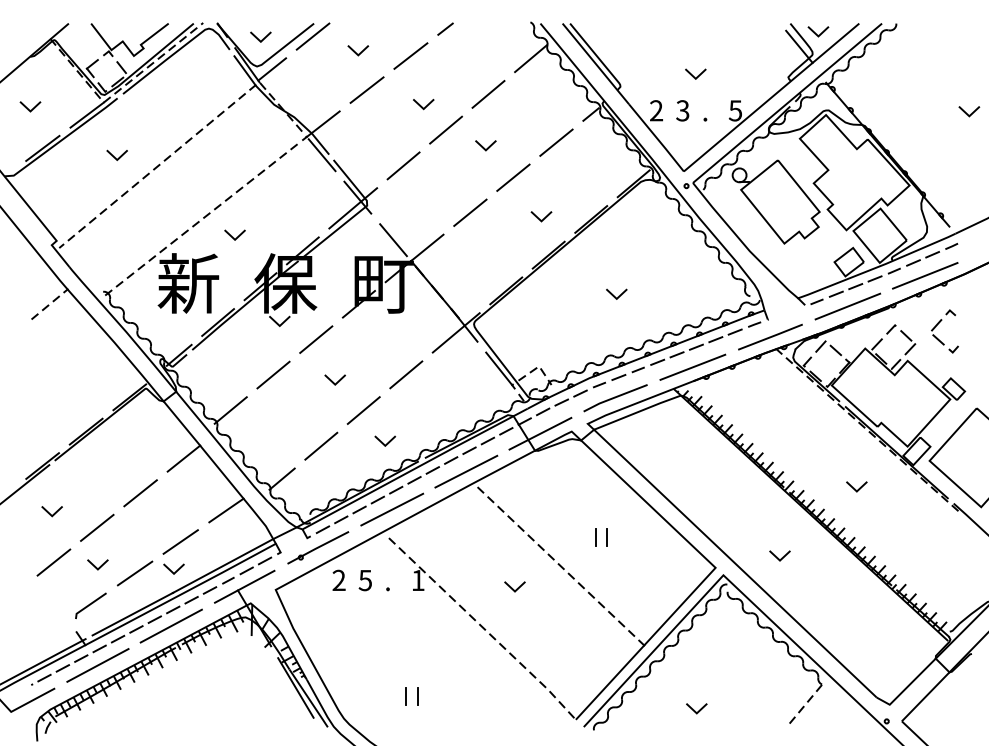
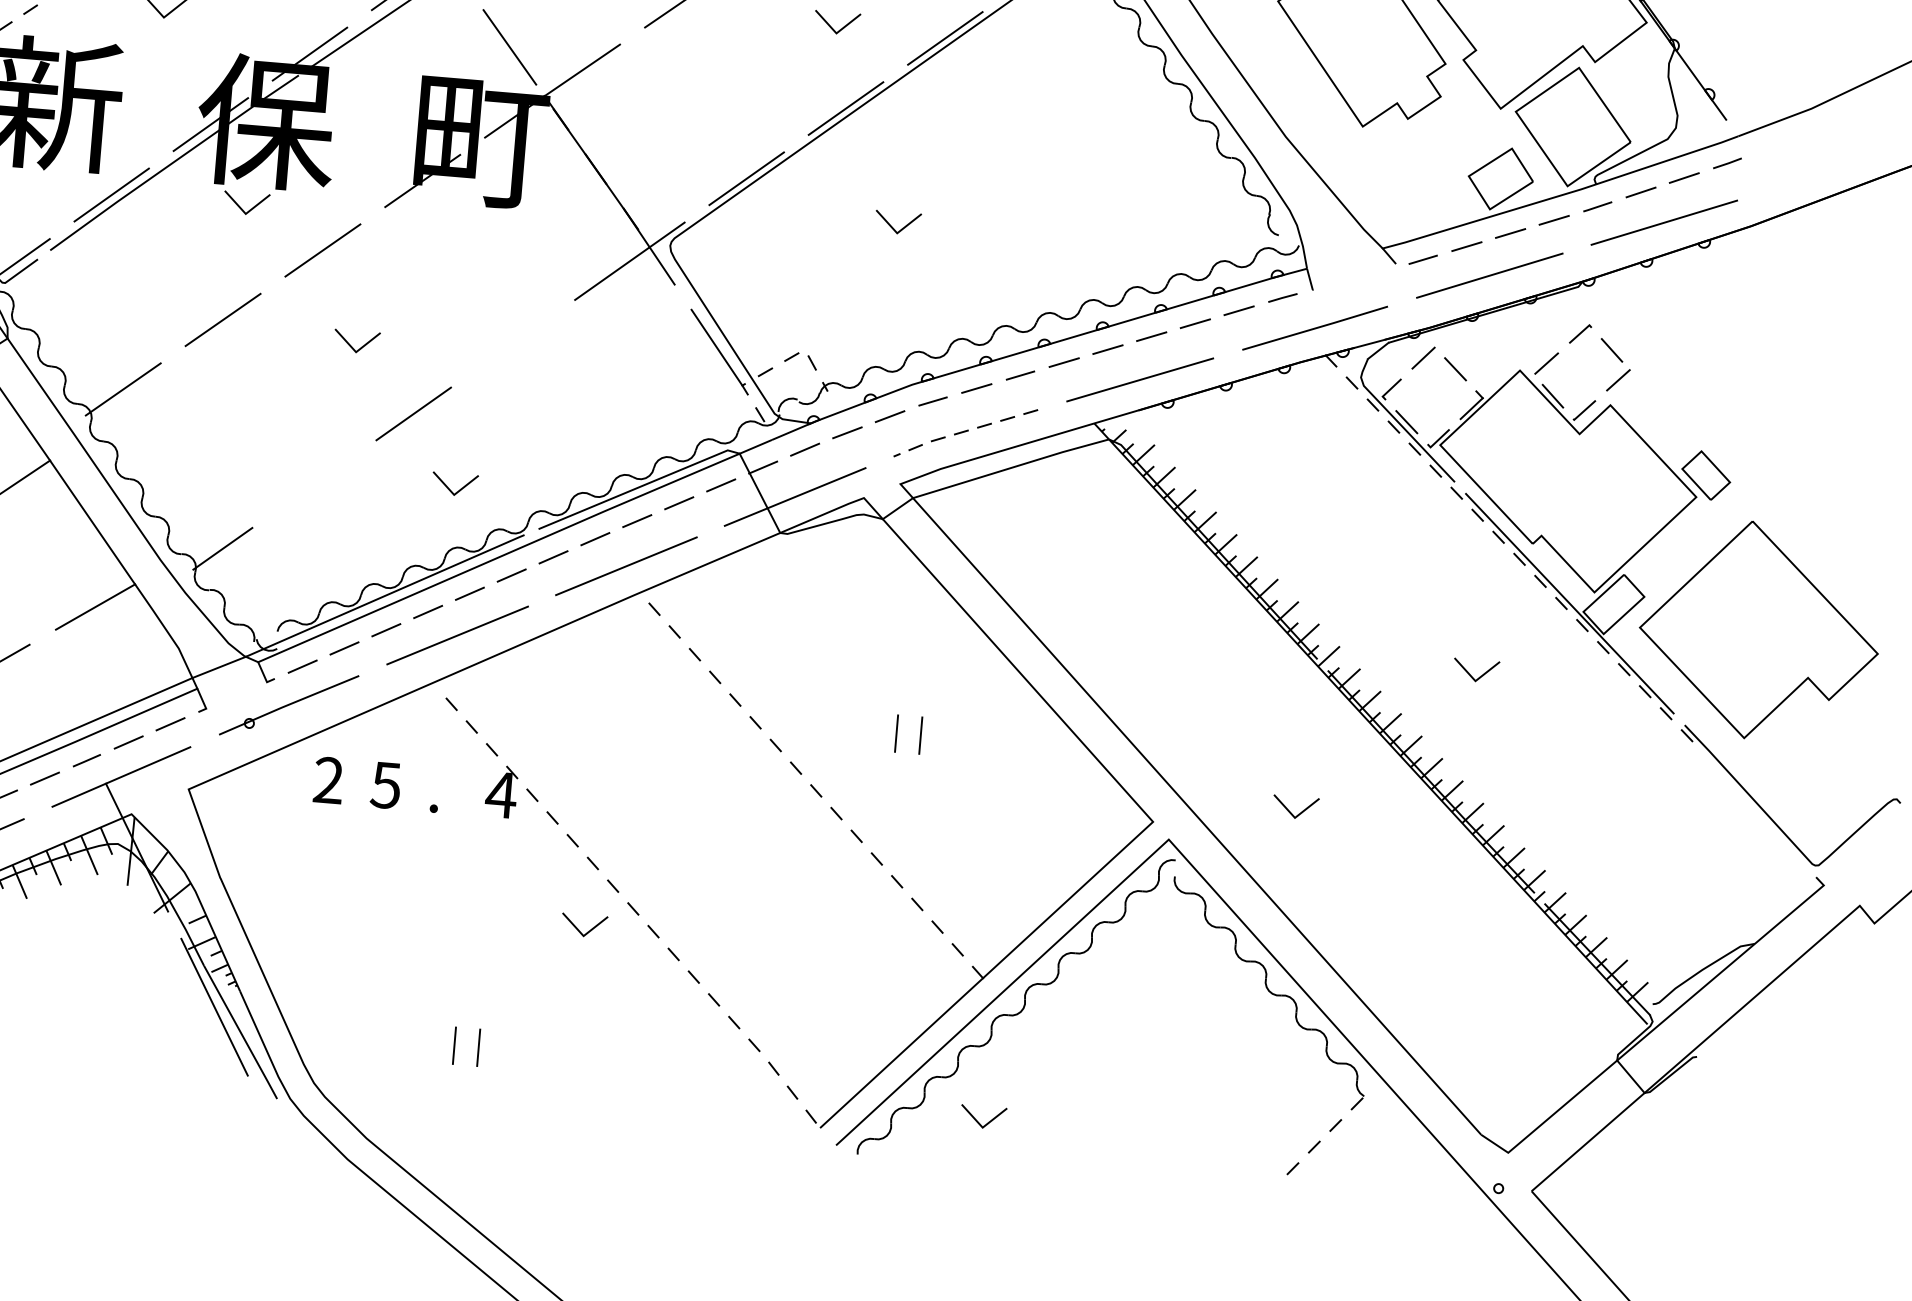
line: (614, 295) -> (892, 225), moved
part: (938, 324) -> (1684, 331), removed
line: (406, 374) -> (513, 343), removed
line: (614, 397) -> (963, 431), solid -> dashed
line: (321, 445) -> (314, 482), removed
text: (418, 580) -> (502, 795), 1 -> 4
line: (512, 587) -> (578, 926), moved
line: (694, 709) -> (978, 1118), moved

